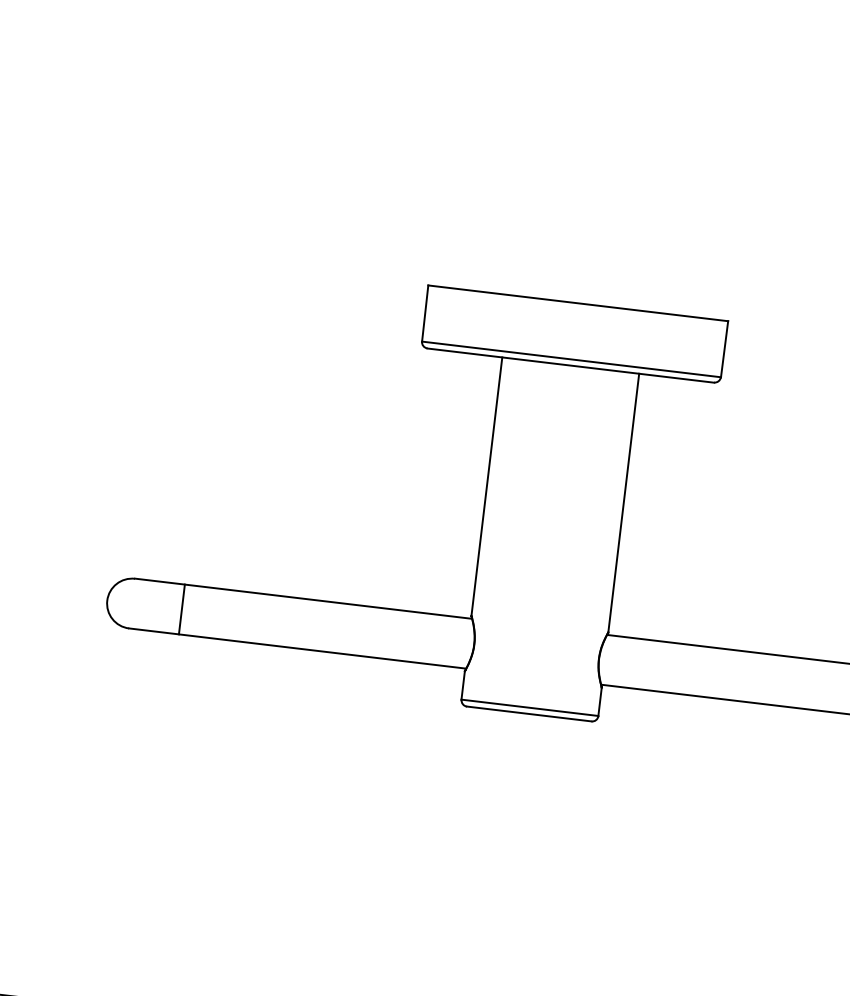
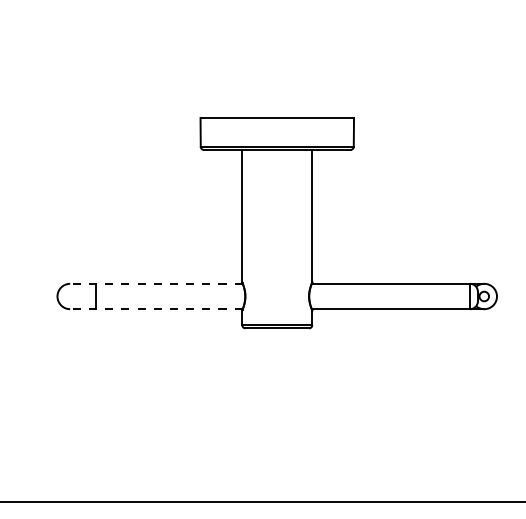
line: (301, 598) -> (155, 283), solid -> dashed
line: (295, 648) -> (155, 309), solid -> dashed

